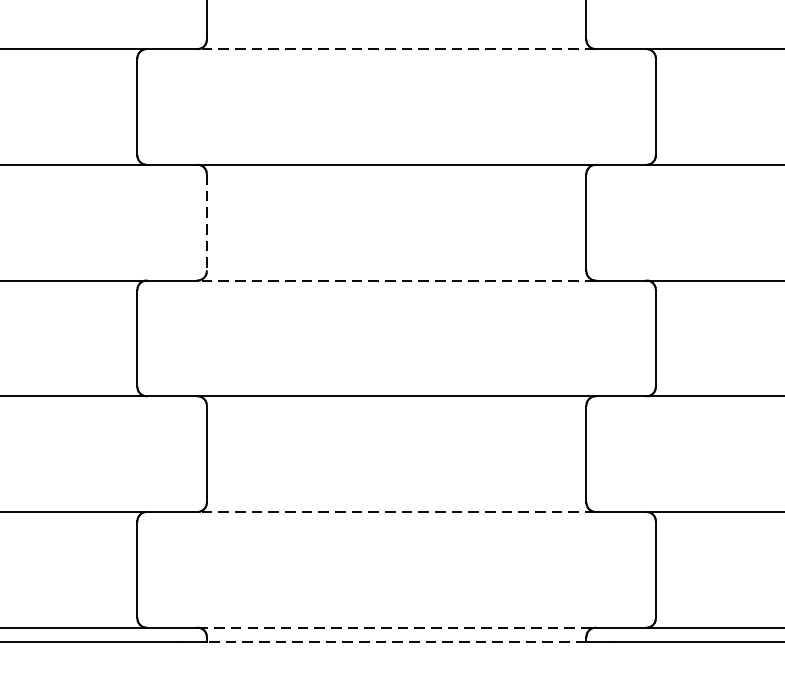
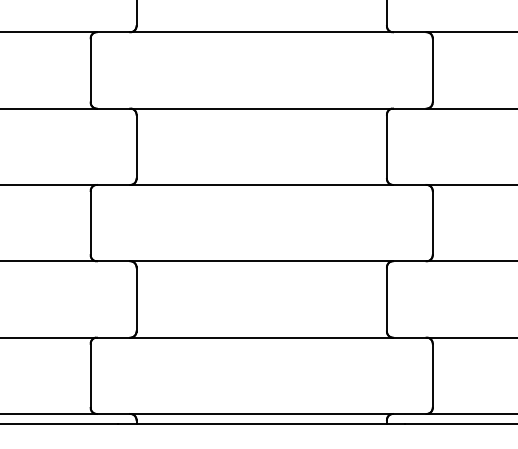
line: (396, 49) -> (261, 32), dashed -> solid
line: (206, 223) -> (136, 147), dashed -> solid
line: (396, 279) -> (261, 184), dashed -> solid
line: (396, 511) -> (261, 337), dashed -> solid
line: (397, 626) -> (262, 413), dashed -> solid
line: (396, 642) -> (261, 423), dashed -> solid

